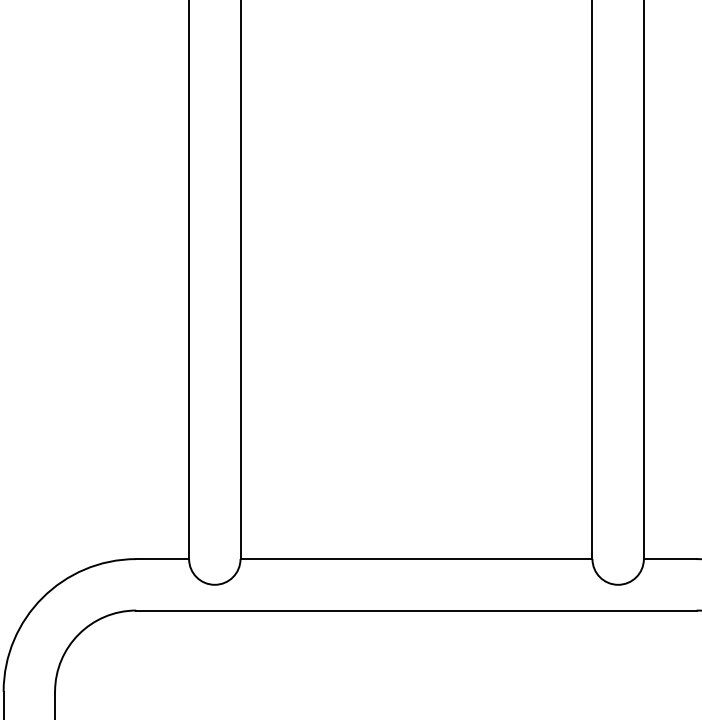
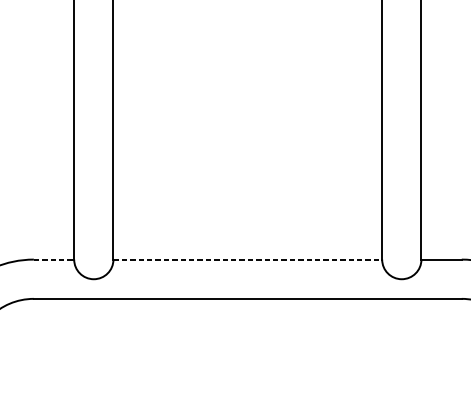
line: (163, 559) -> (54, 259), solid -> dashed
line: (416, 559) -> (247, 259), solid -> dashed

